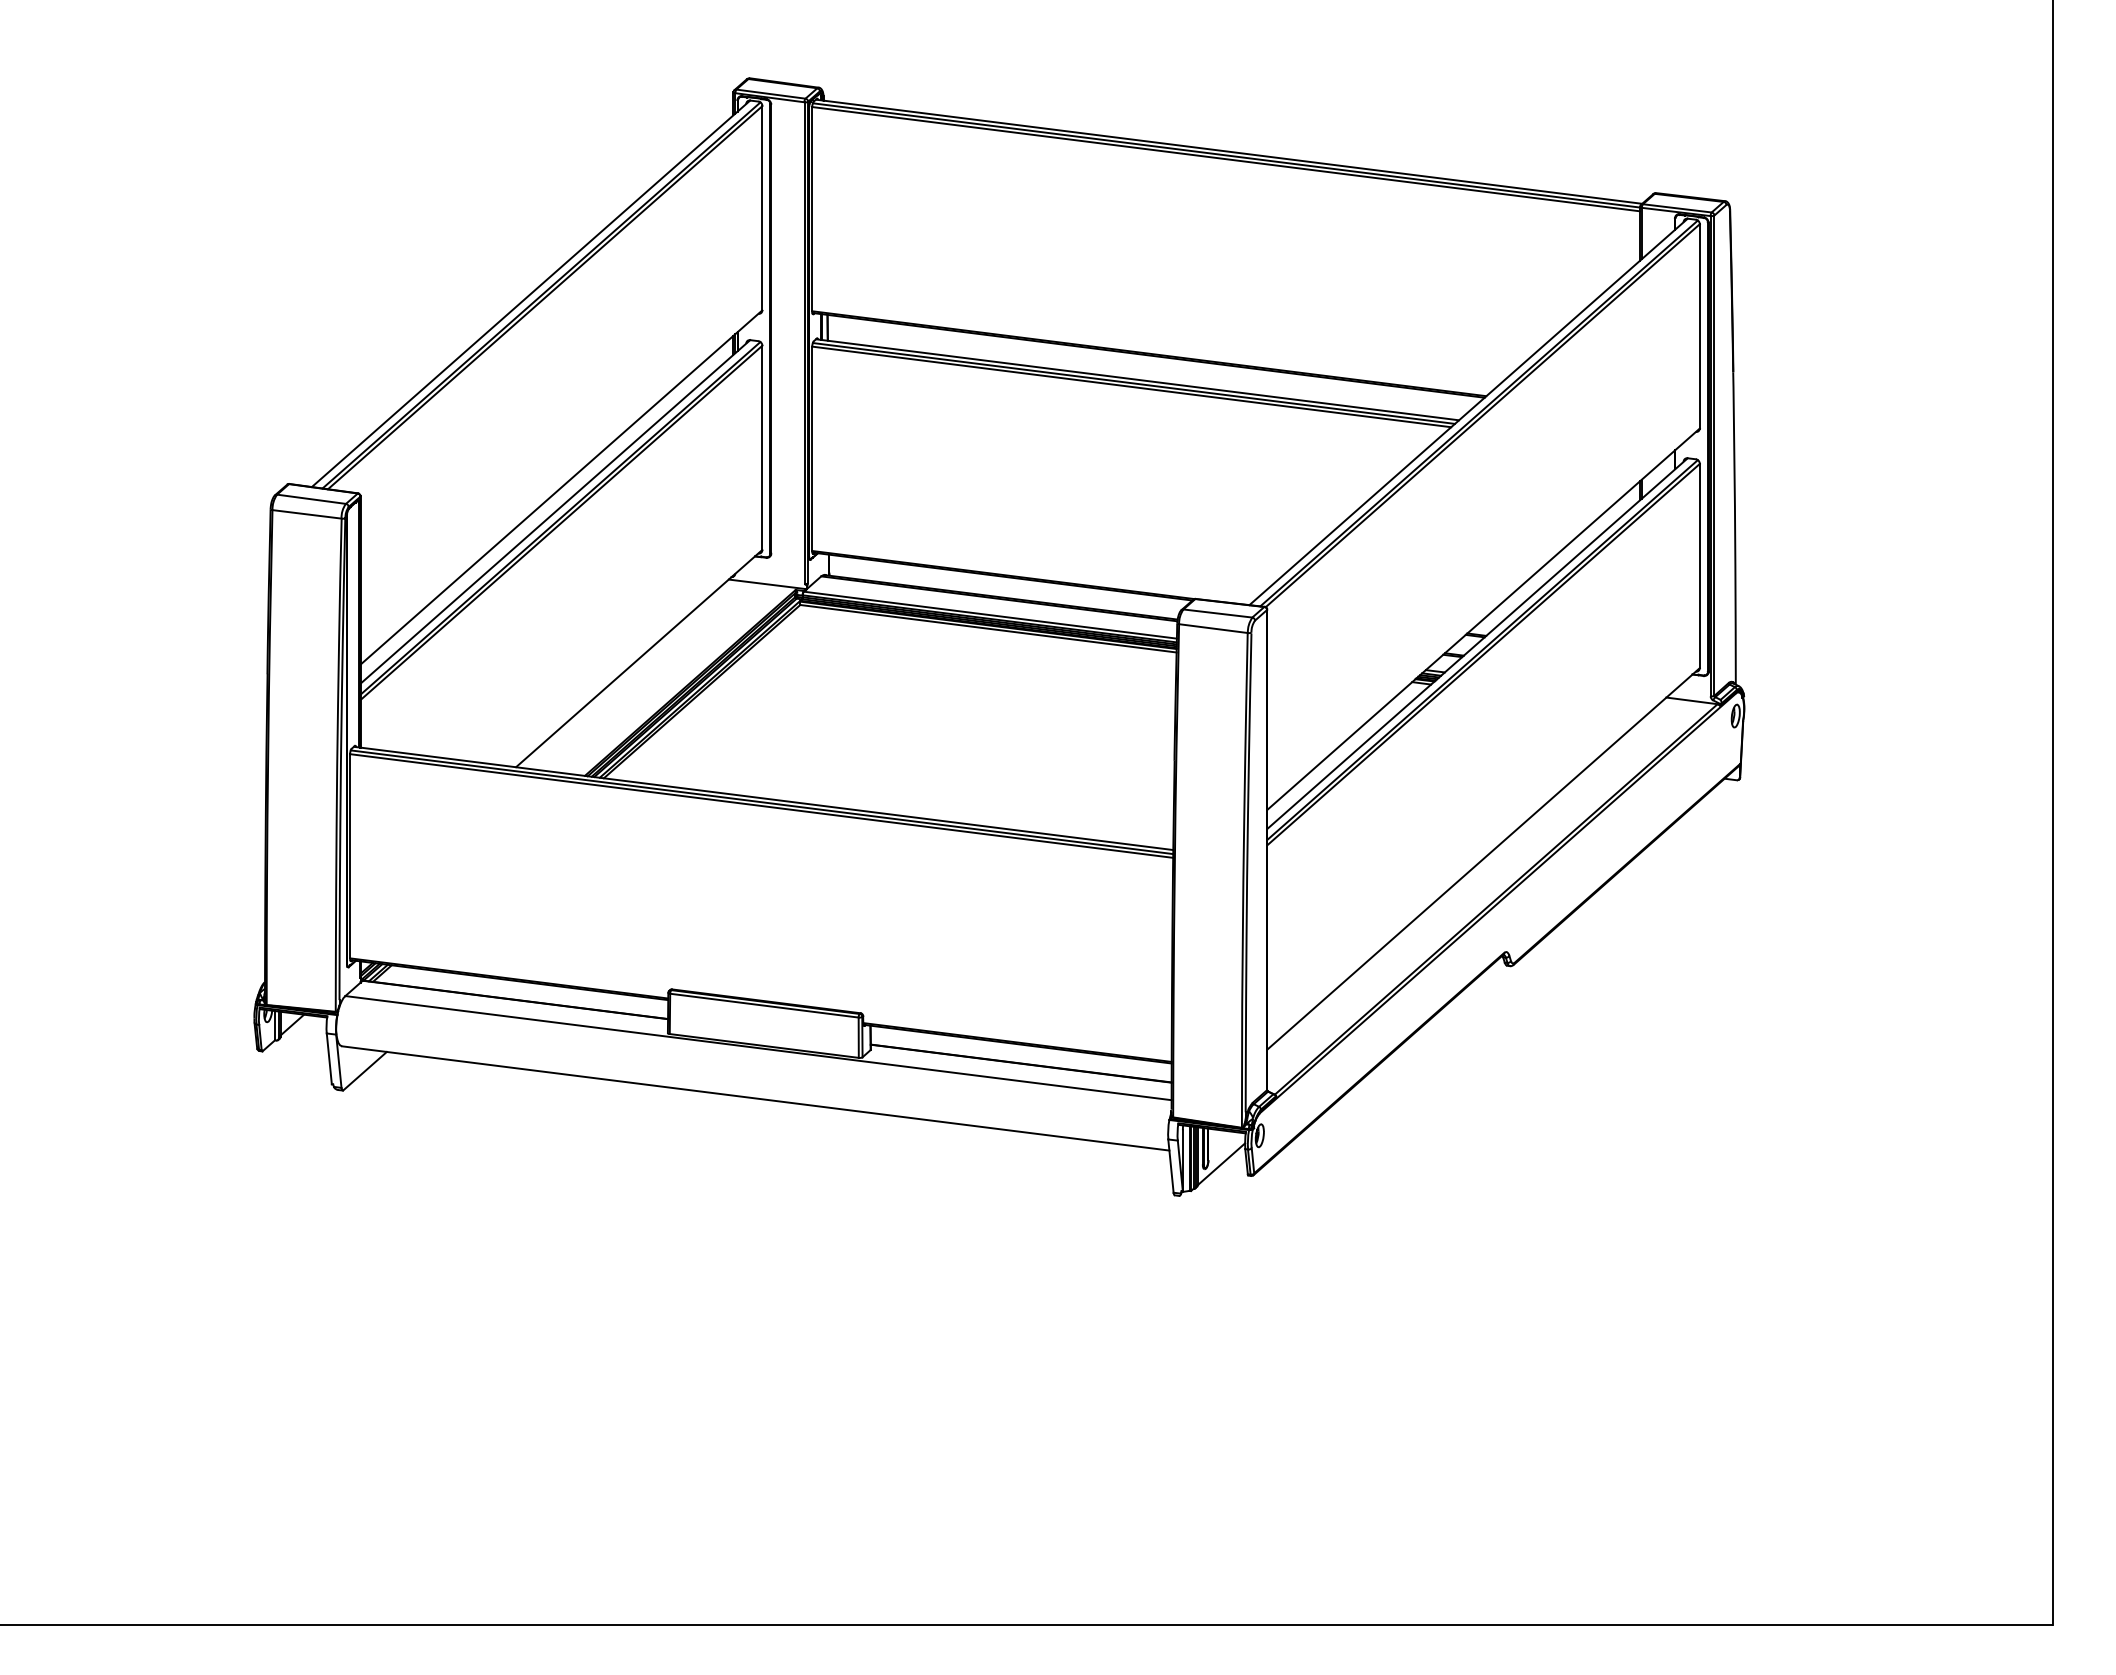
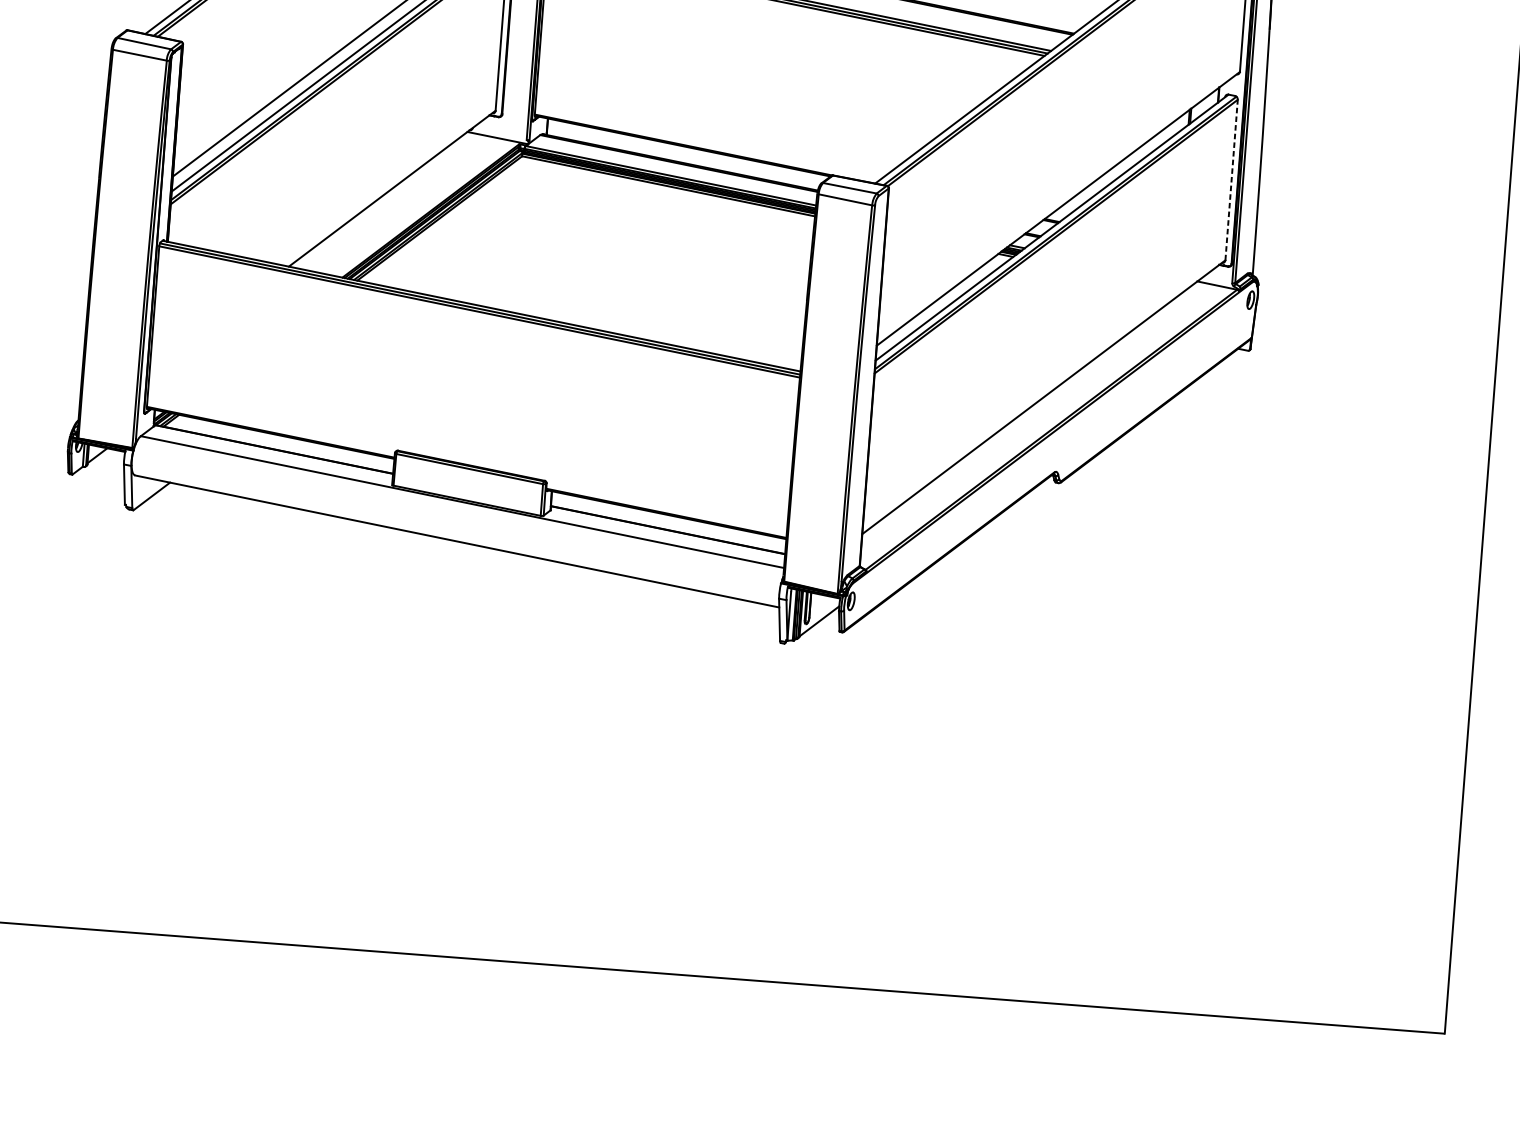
line: (1699, 565) -> (1231, 179), solid -> dashed

